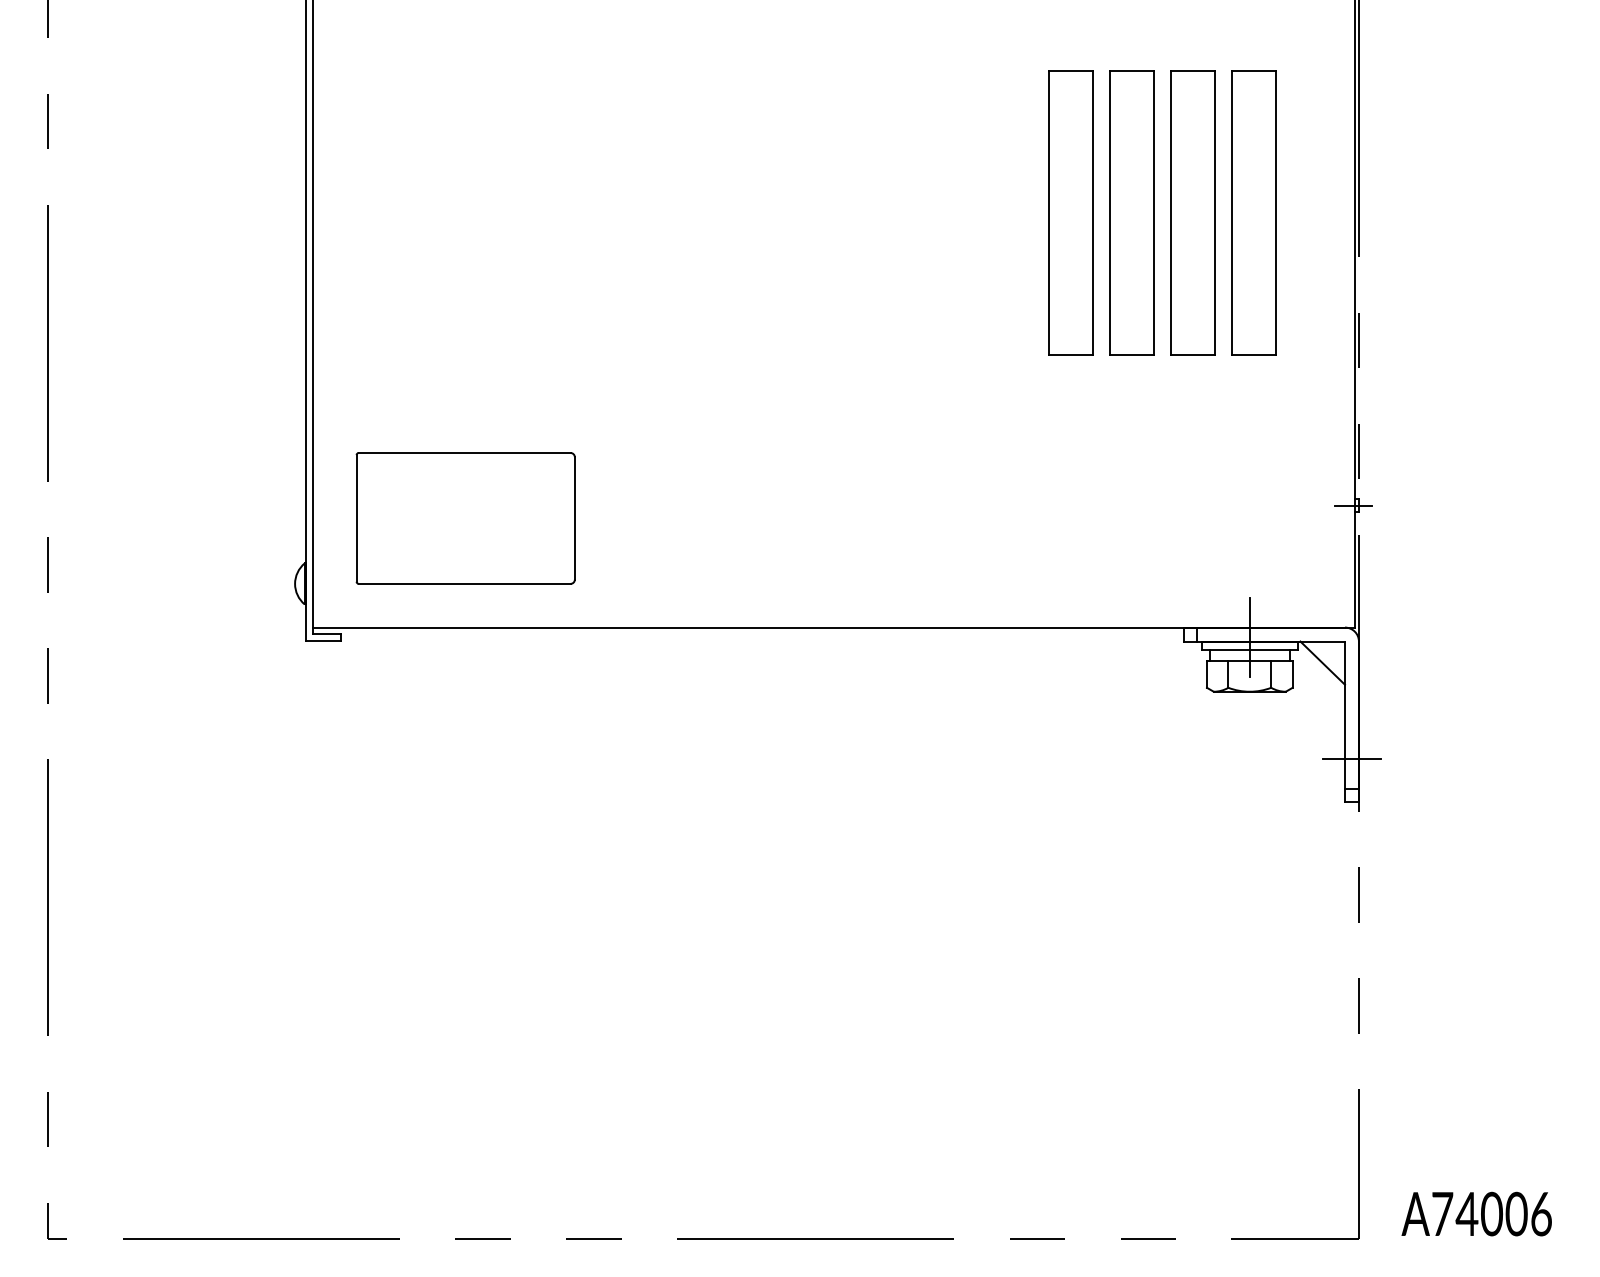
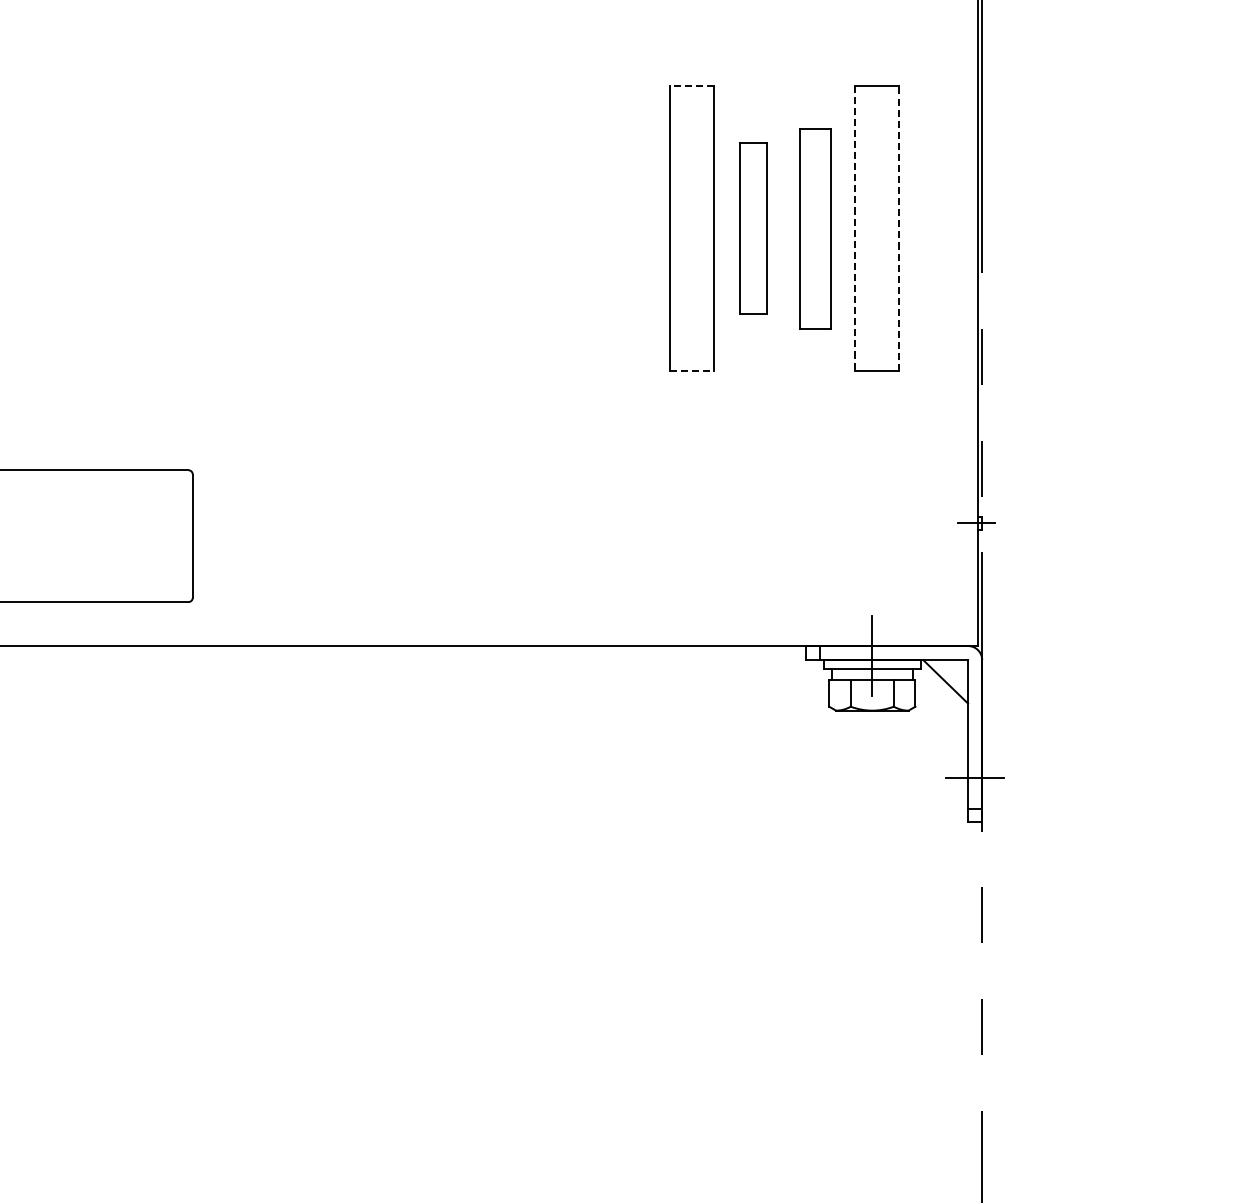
line: (1070, 70) -> (691, 85), solid -> dashed
part: (1131, 212) -> (753, 228), size x0.6
part: (1192, 212) -> (814, 228), size x0.7
line: (1232, 212) -> (854, 228), solid -> dashed
line: (1276, 212) -> (899, 228), solid -> dashed
line: (1070, 354) -> (691, 371), solid -> dashed

